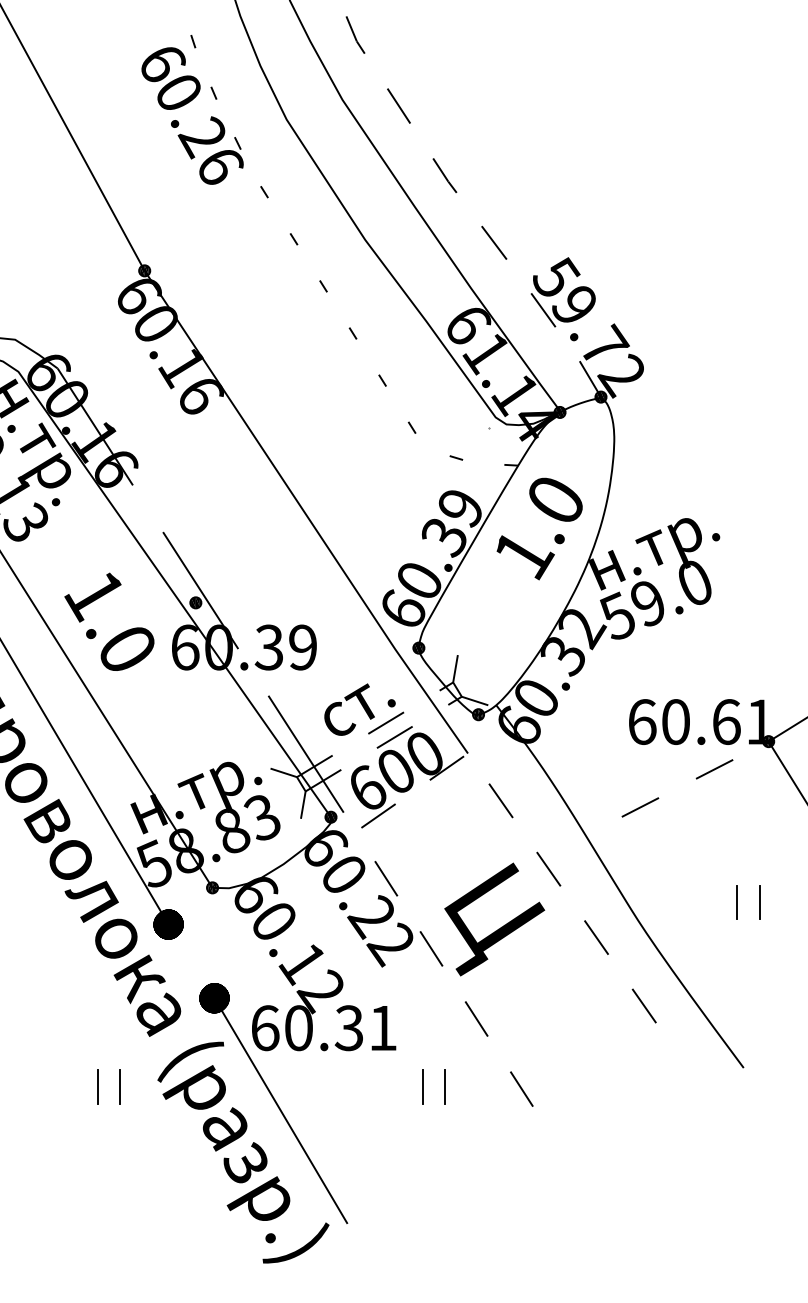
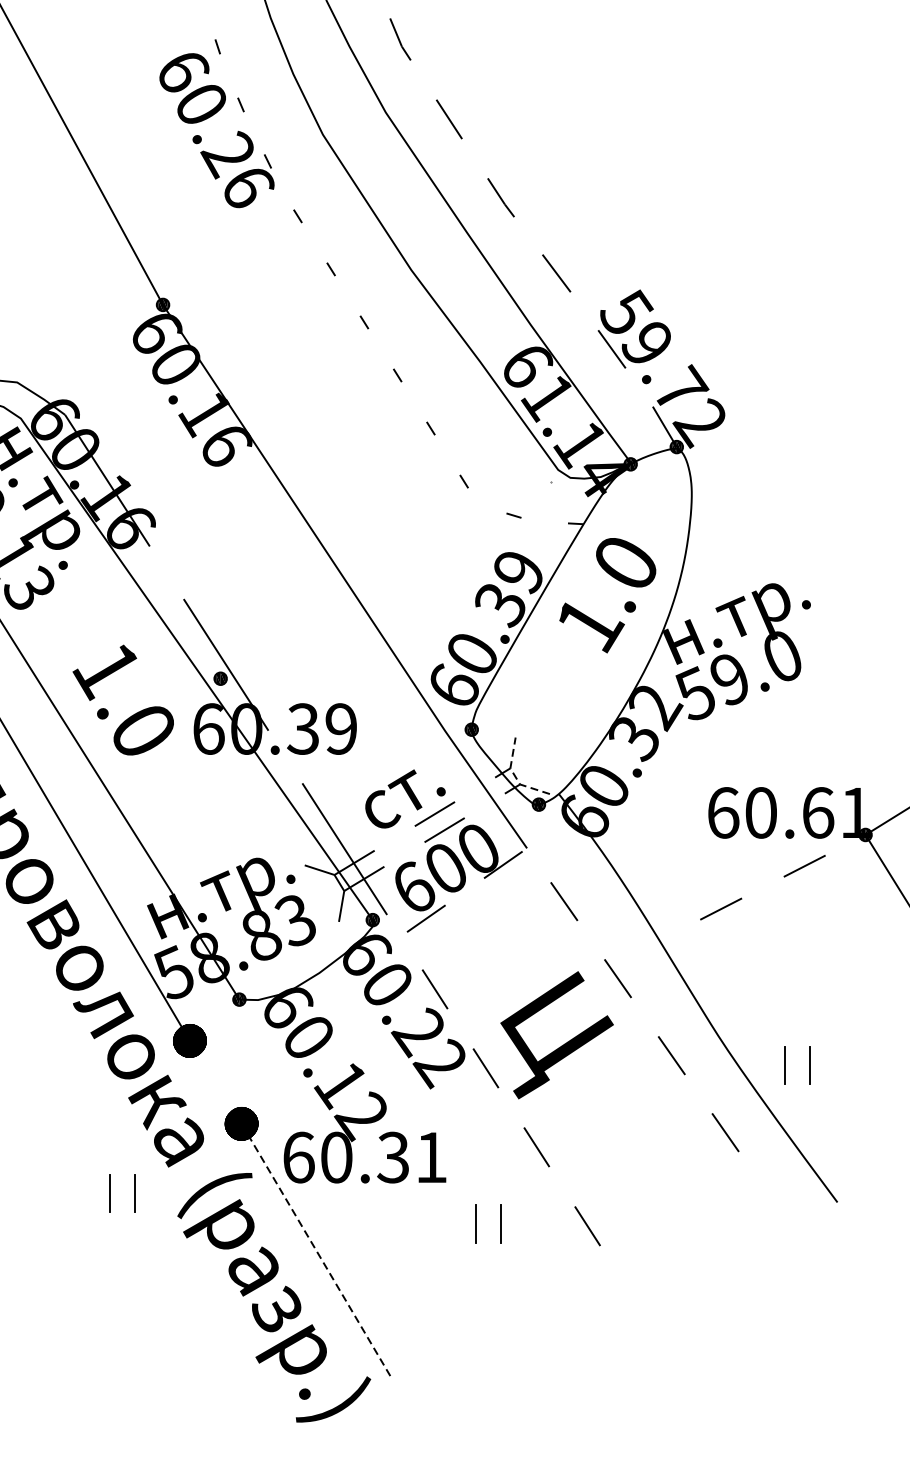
line: (457, 689) -> (515, 776), solid -> dashed
part: (737, 902) -> (785, 1065), moved
part: (98, 1086) -> (111, 1192), moved
line: (281, 1111) -> (317, 1251), solid -> dashed

